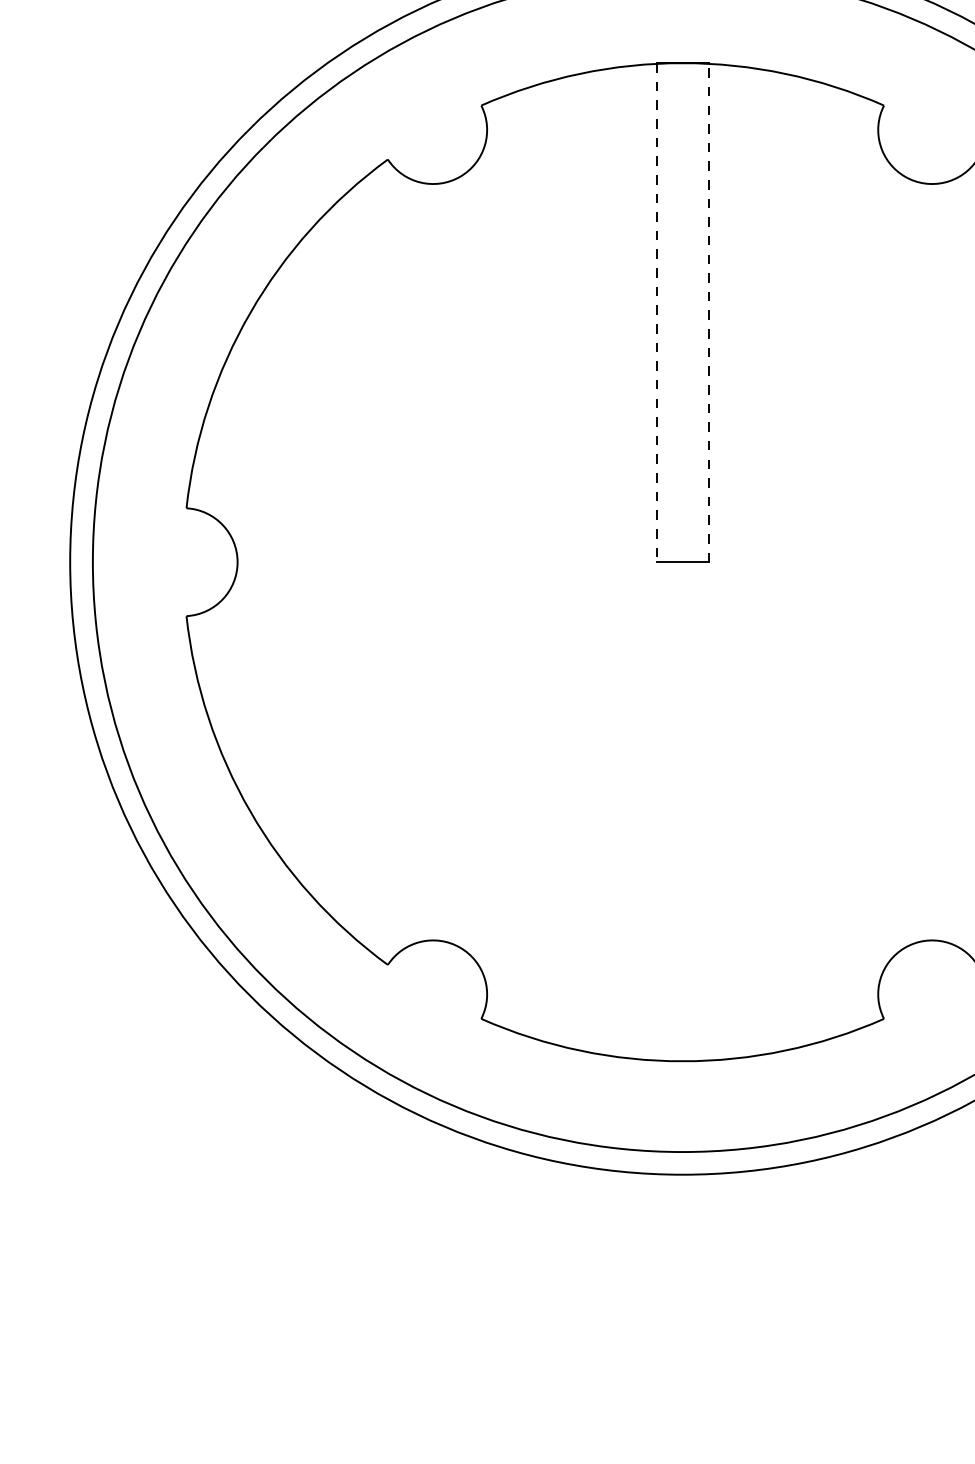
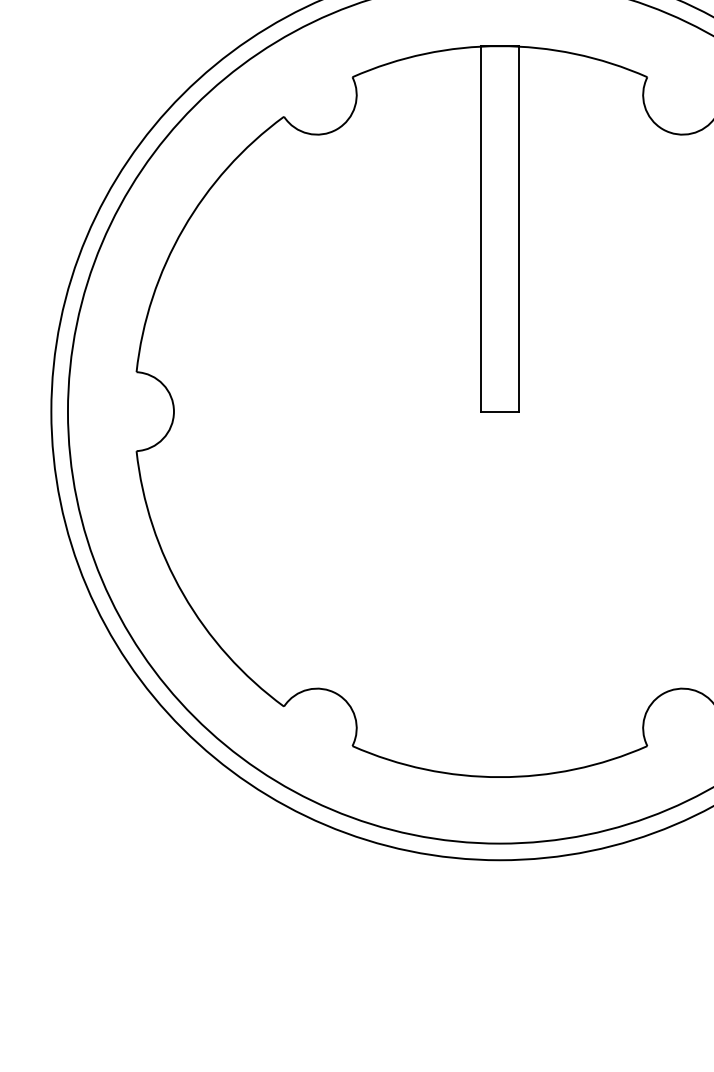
line: (656, 312) -> (480, 228), dashed -> solid
line: (709, 312) -> (519, 228), dashed -> solid

